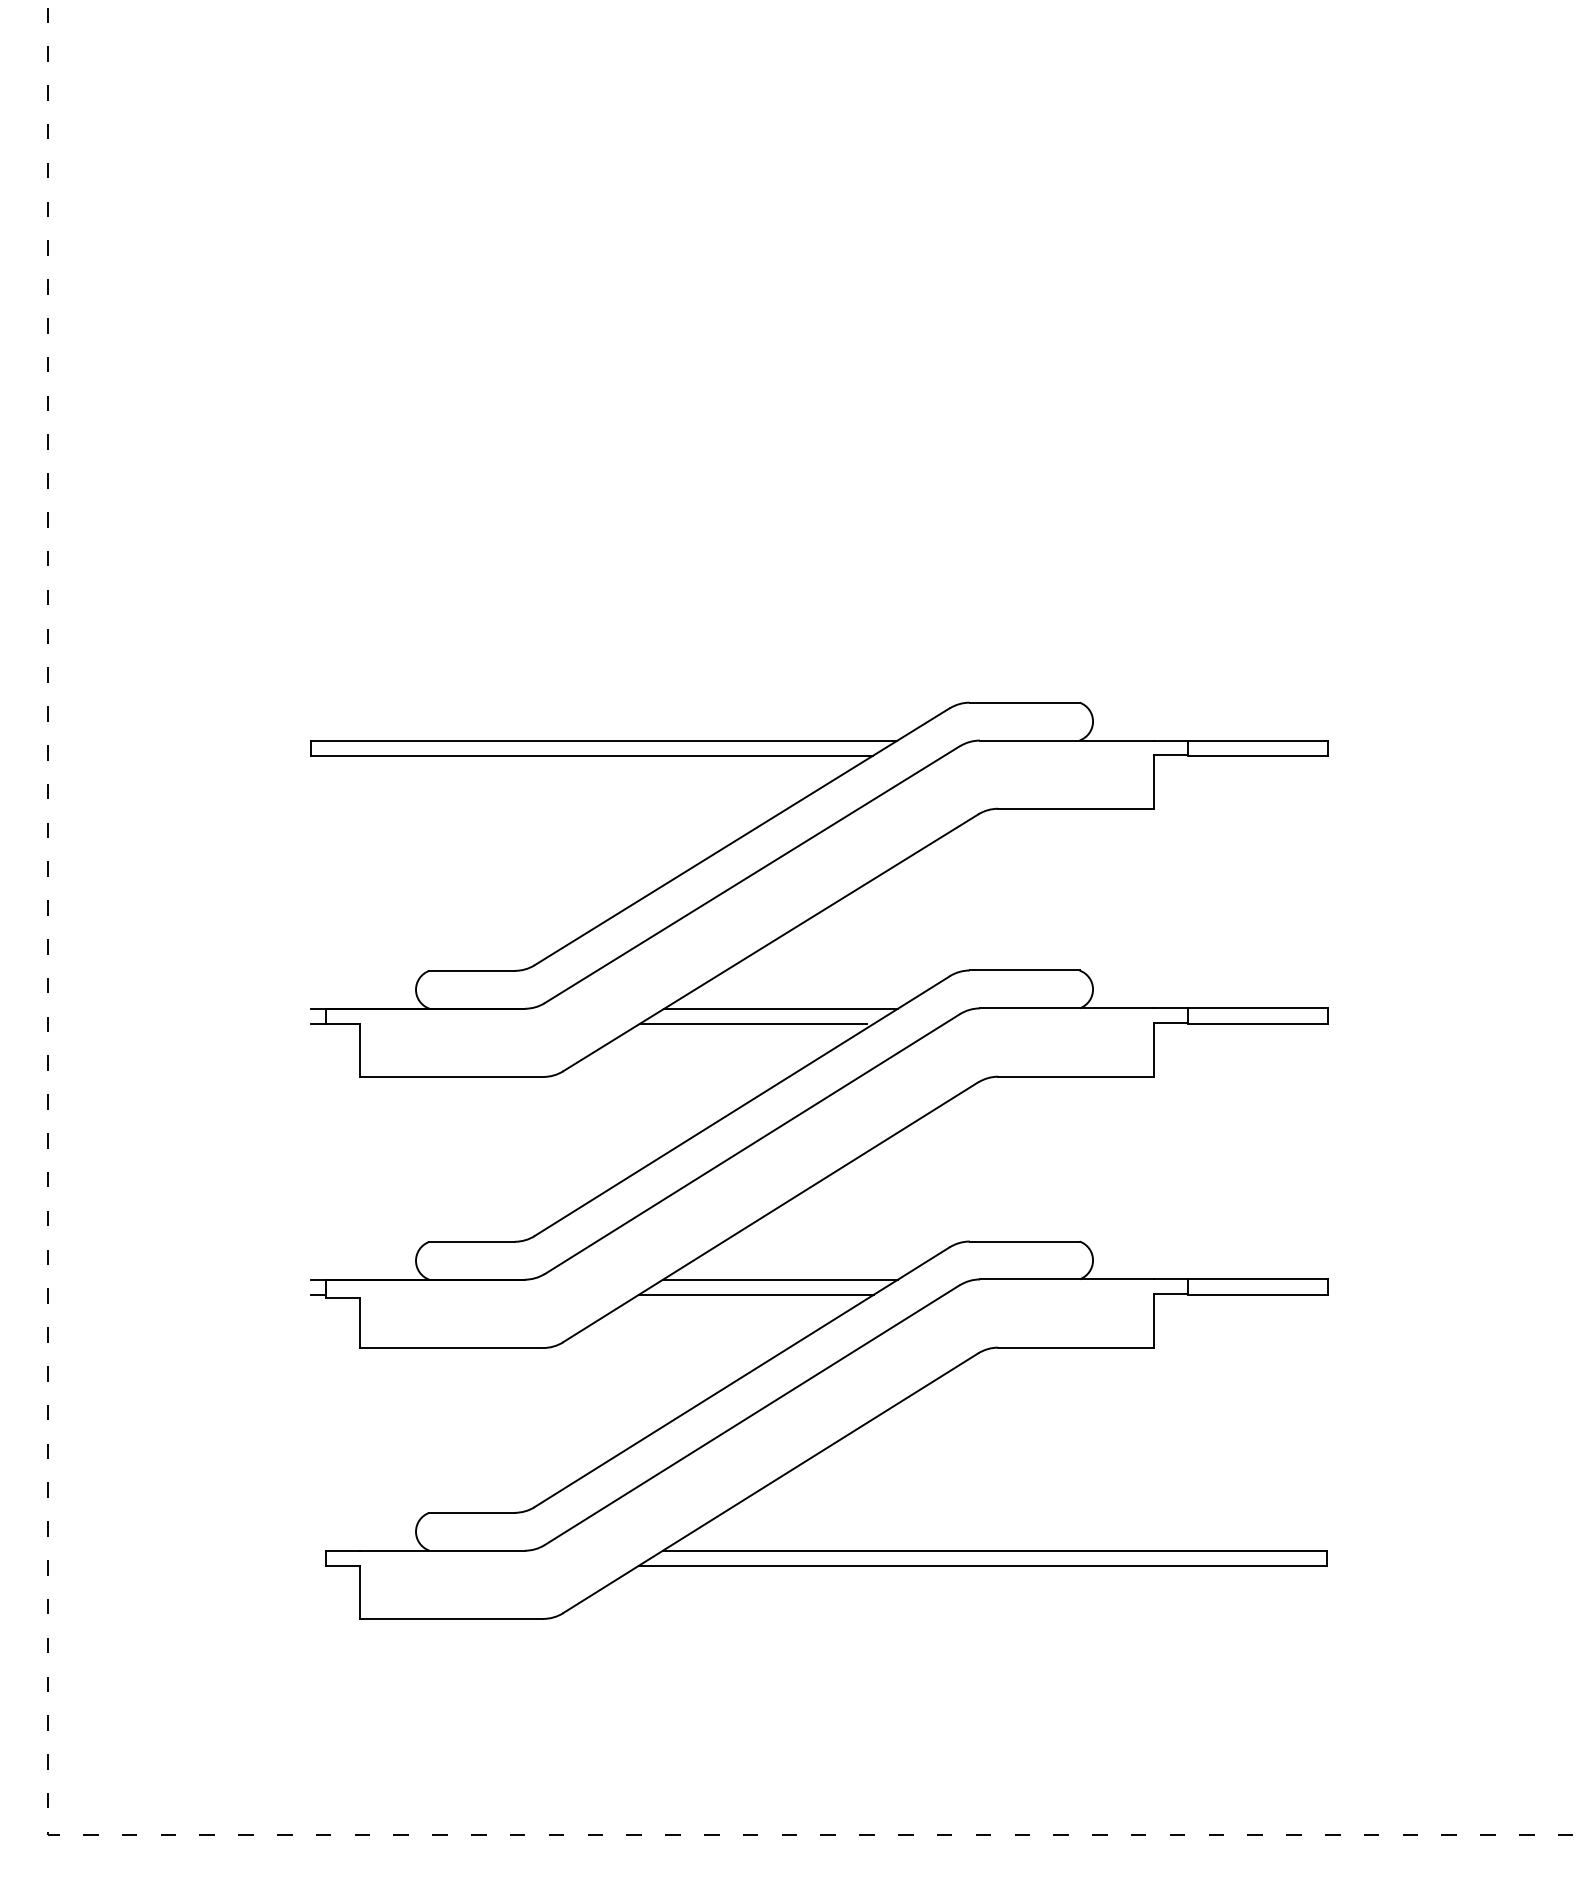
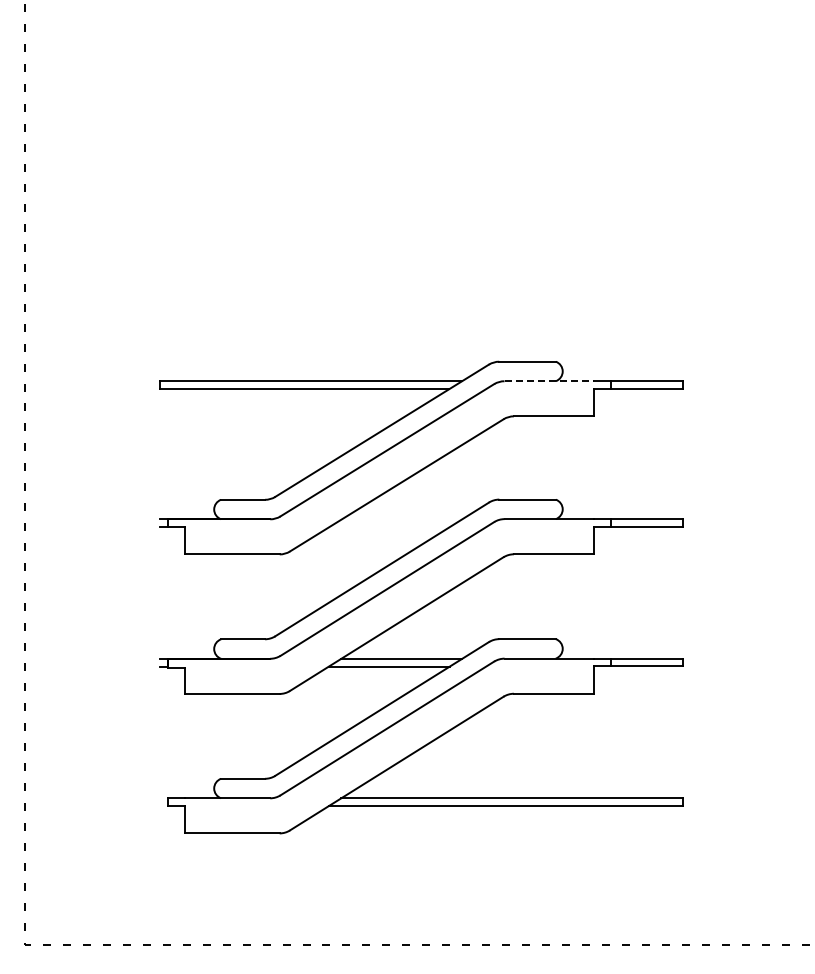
line: (1067, 741) -> (549, 381), solid -> dashed
line: (781, 1009) -> (402, 519), removed
line: (752, 1024) -> (387, 527), removed

